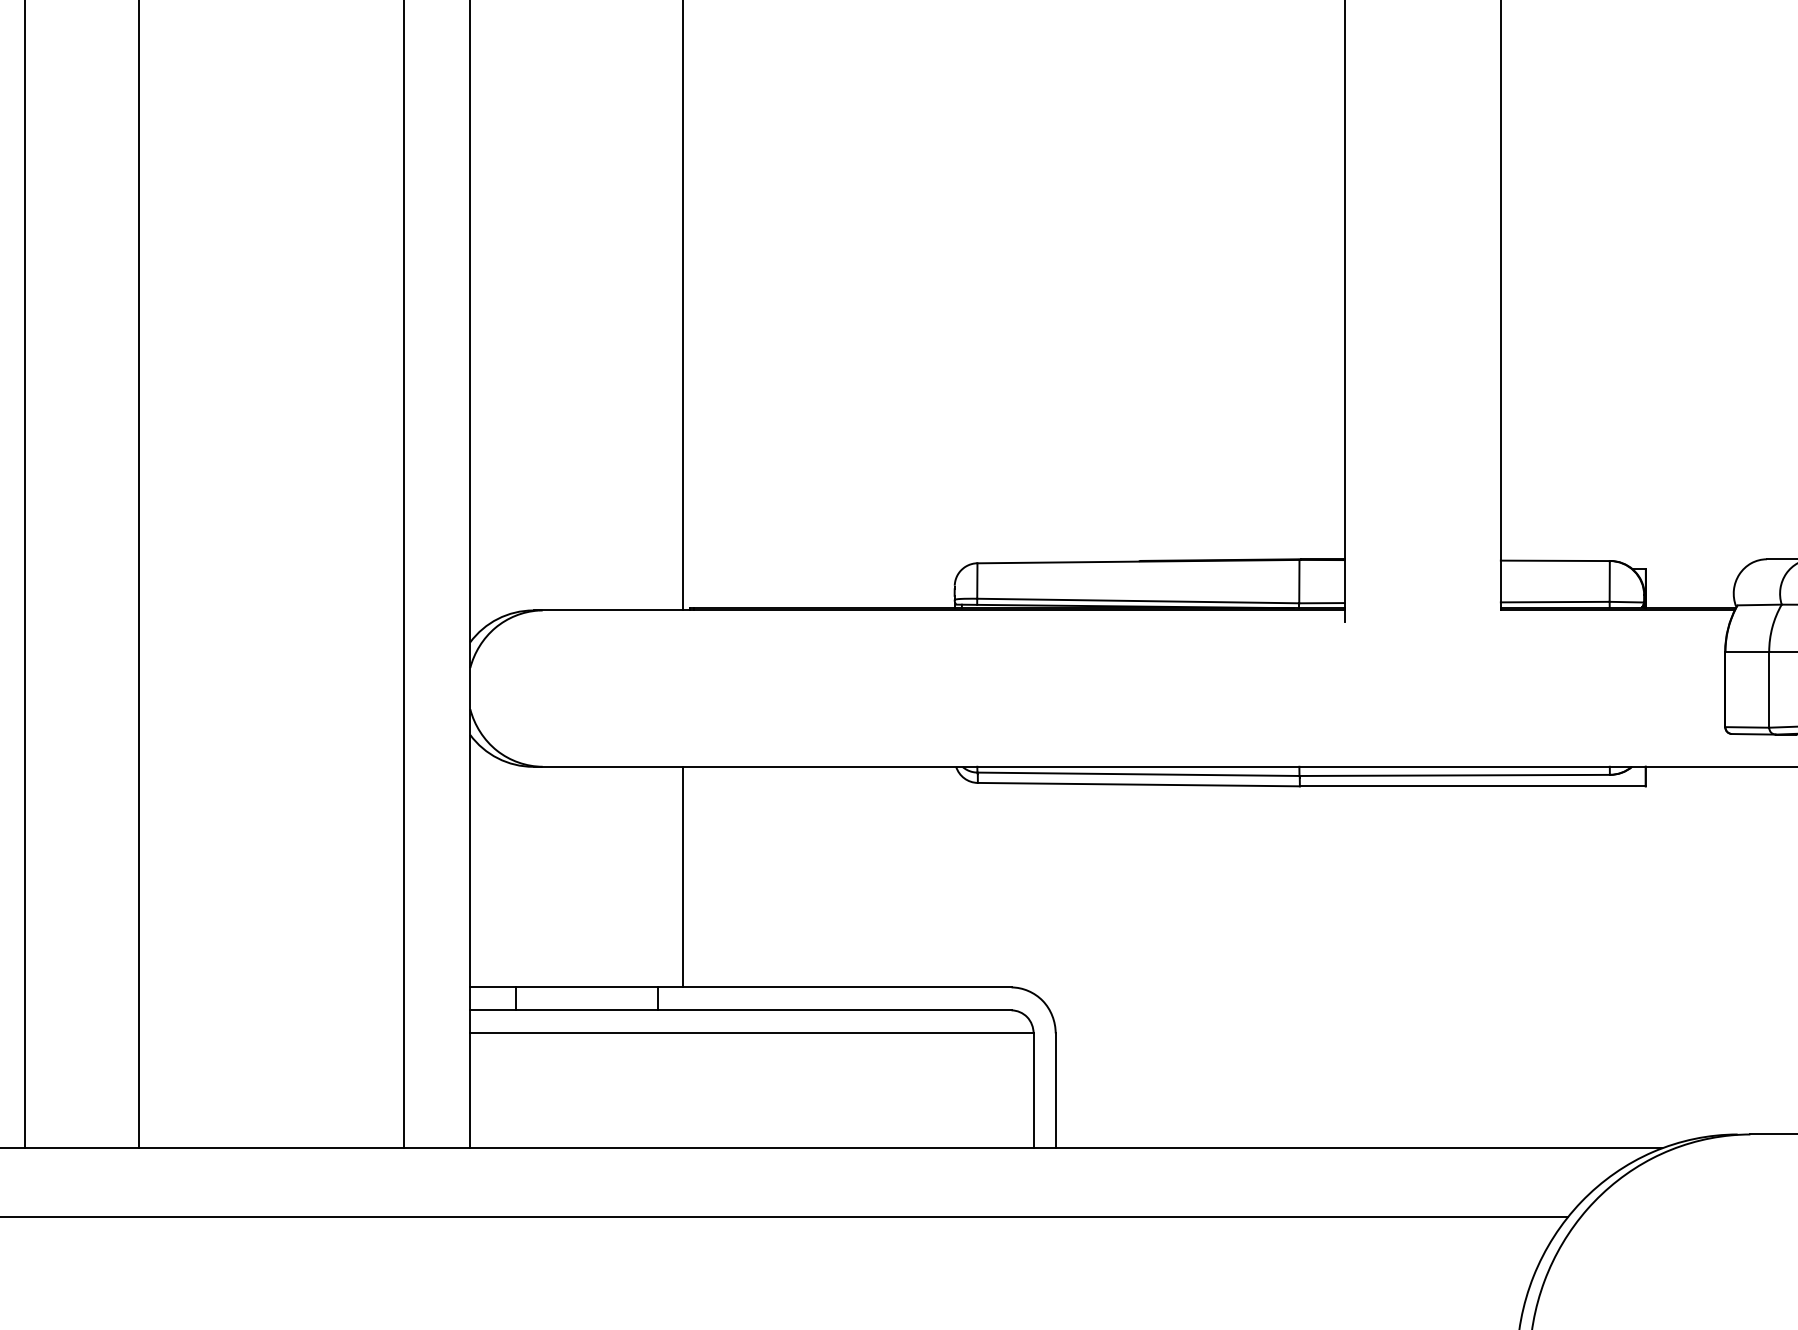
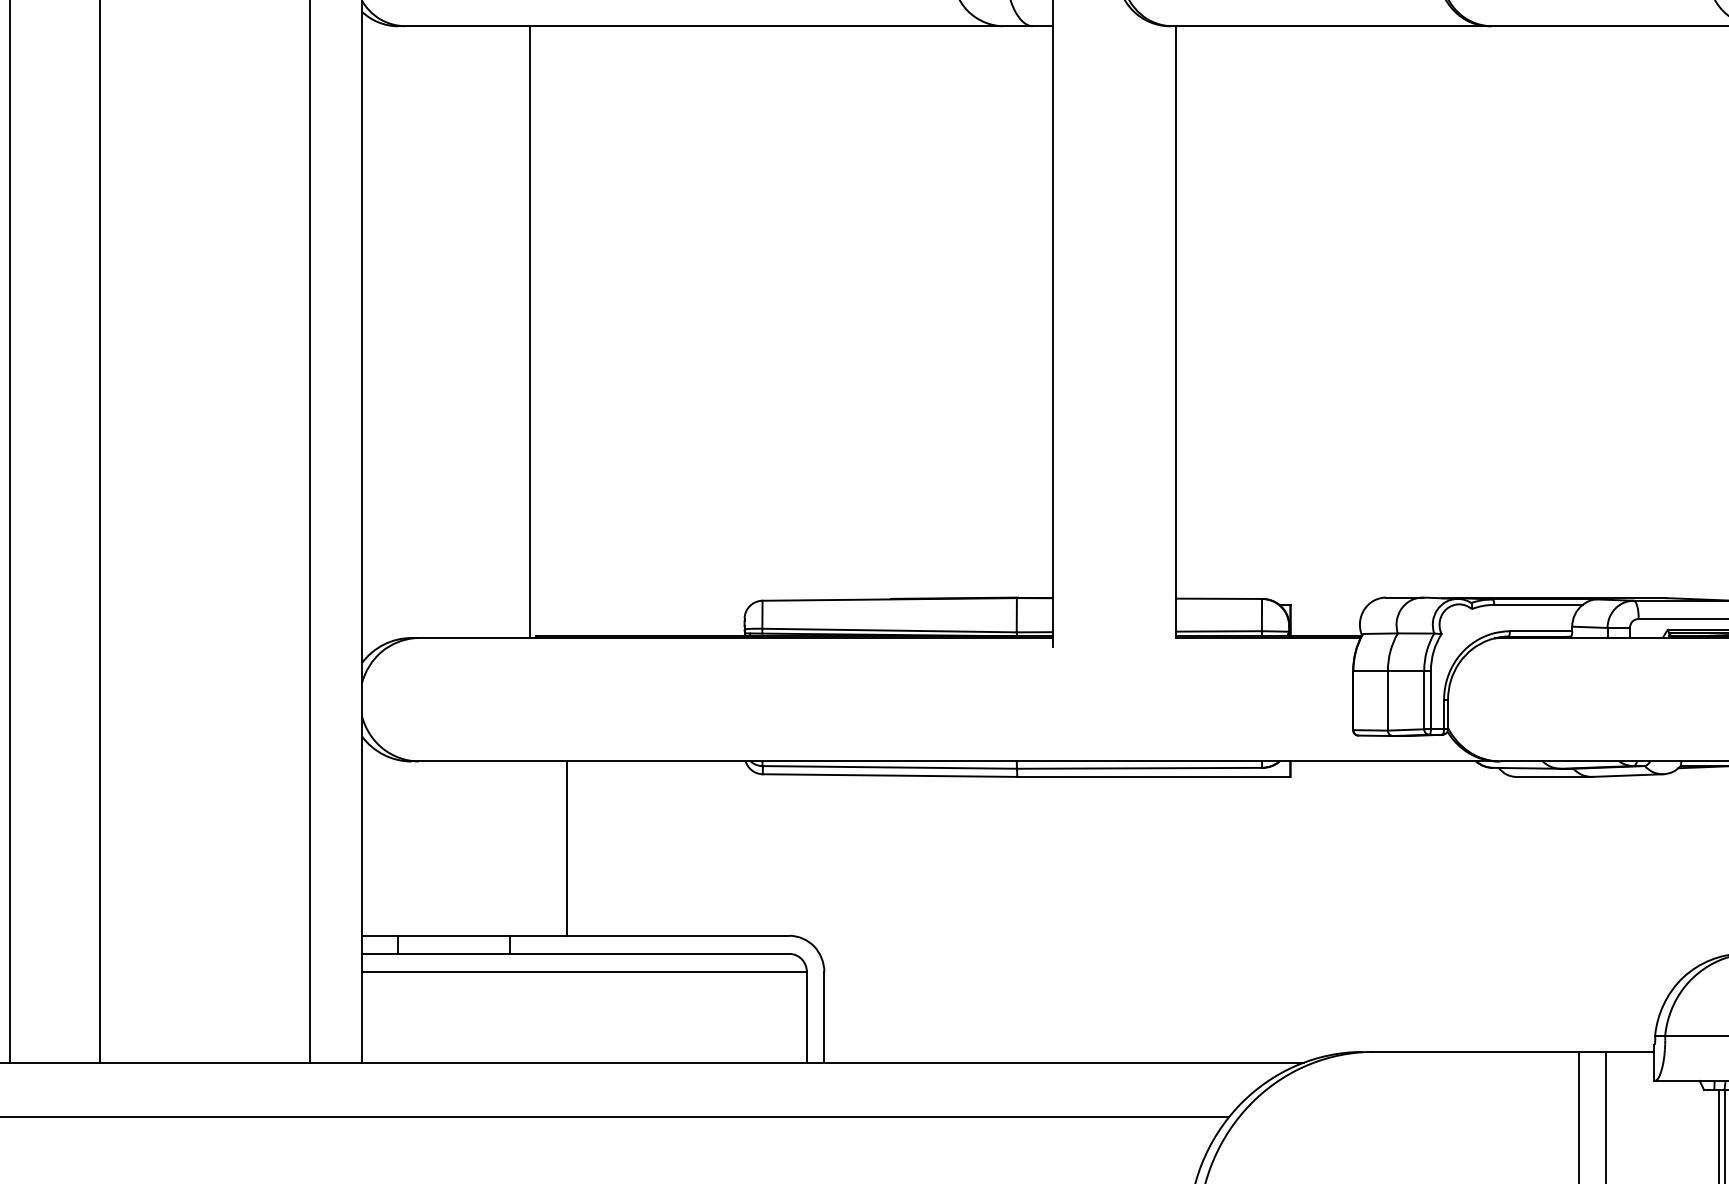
line: (682, 876) -> (566, 848), moved

